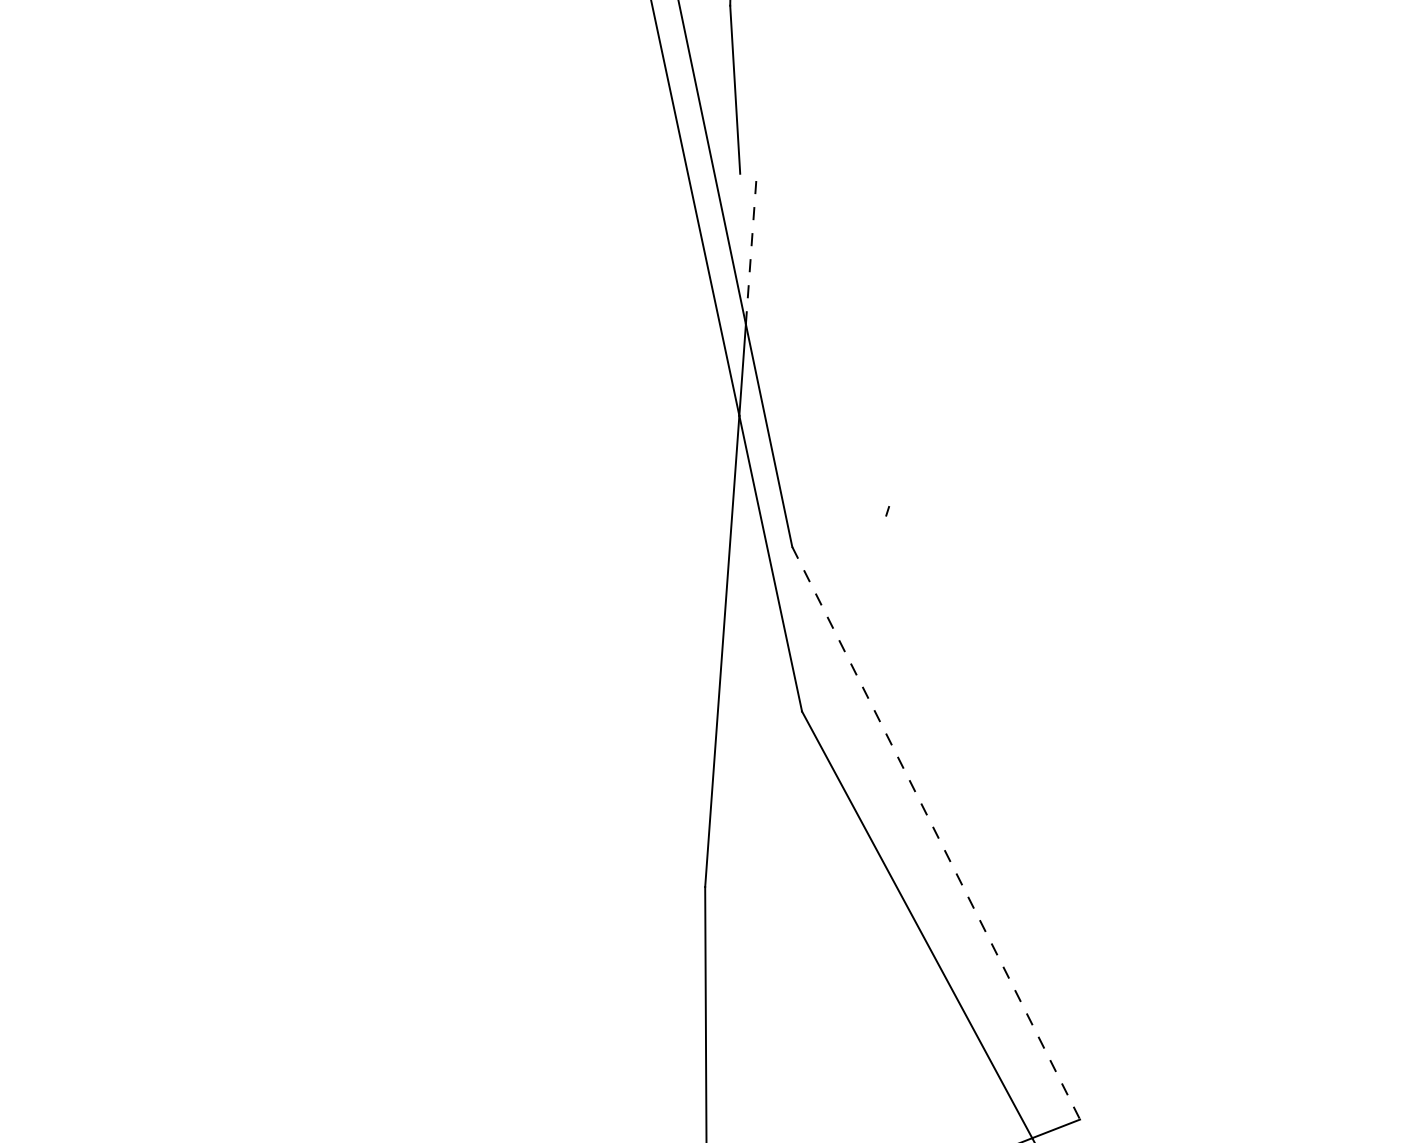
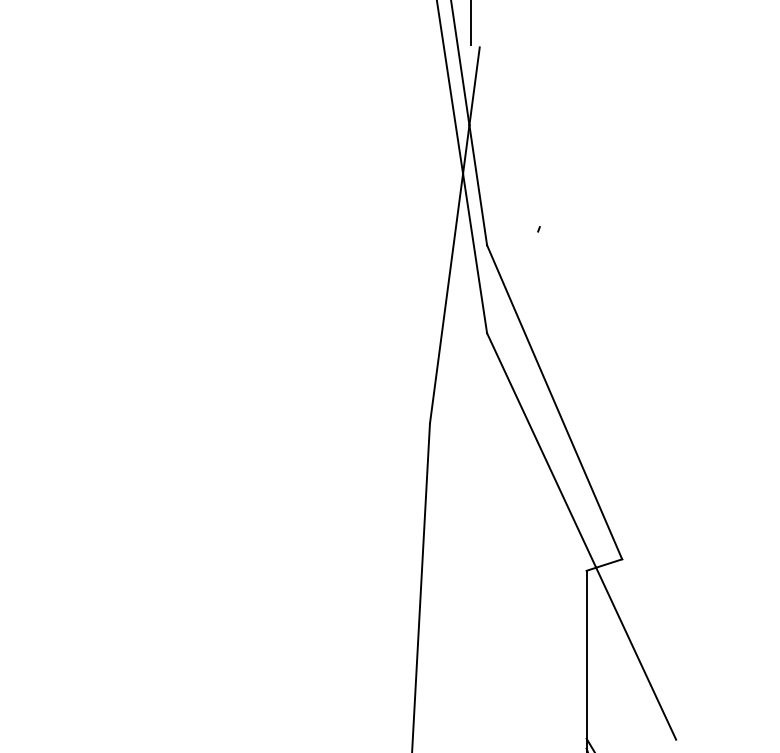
line: (750, 249) -> (474, 85), dashed -> solid
line: (935, 833) -> (554, 402), dashed -> solid

